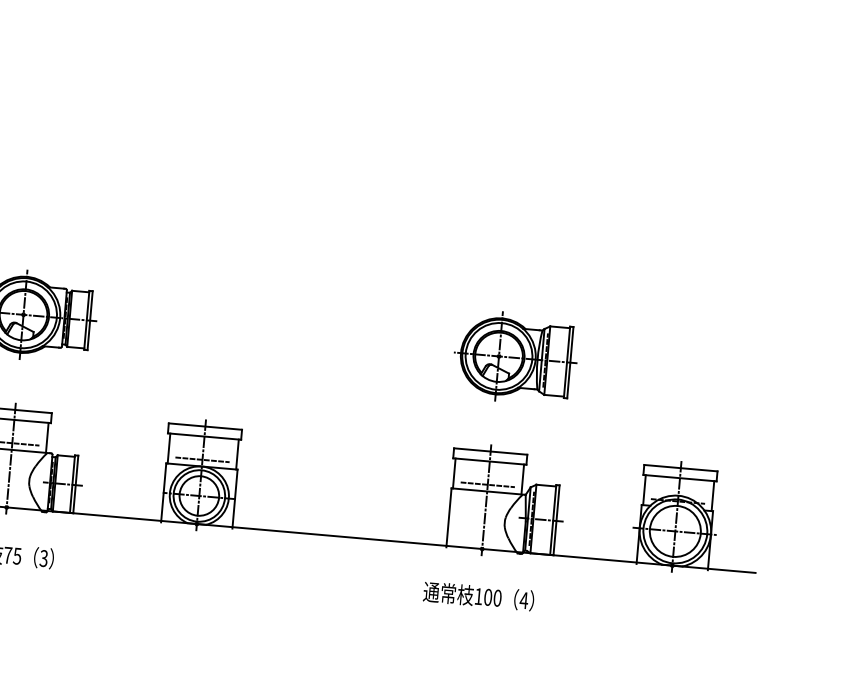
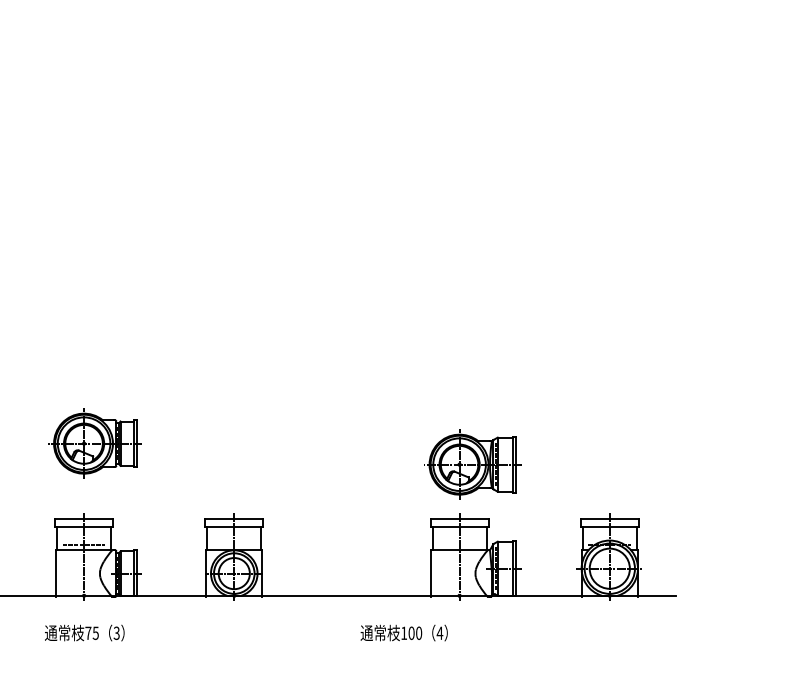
part: (515, 357) -> (472, 464), moved
line: (201, 460) -> (233, 545), removed
line: (487, 485) -> (459, 545), removed
text: (477, 595) -> (403, 632), moved

